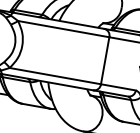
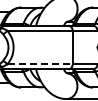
line: (55, 76) -> (40, 64), solid -> dashed

